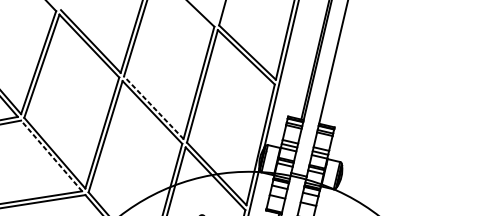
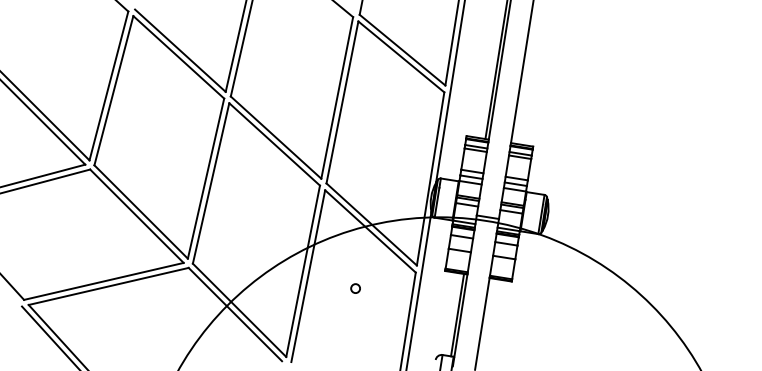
line: (153, 107) -> (275, 137), dashed -> solid
line: (51, 155) -> (136, 215), dashed -> solid

